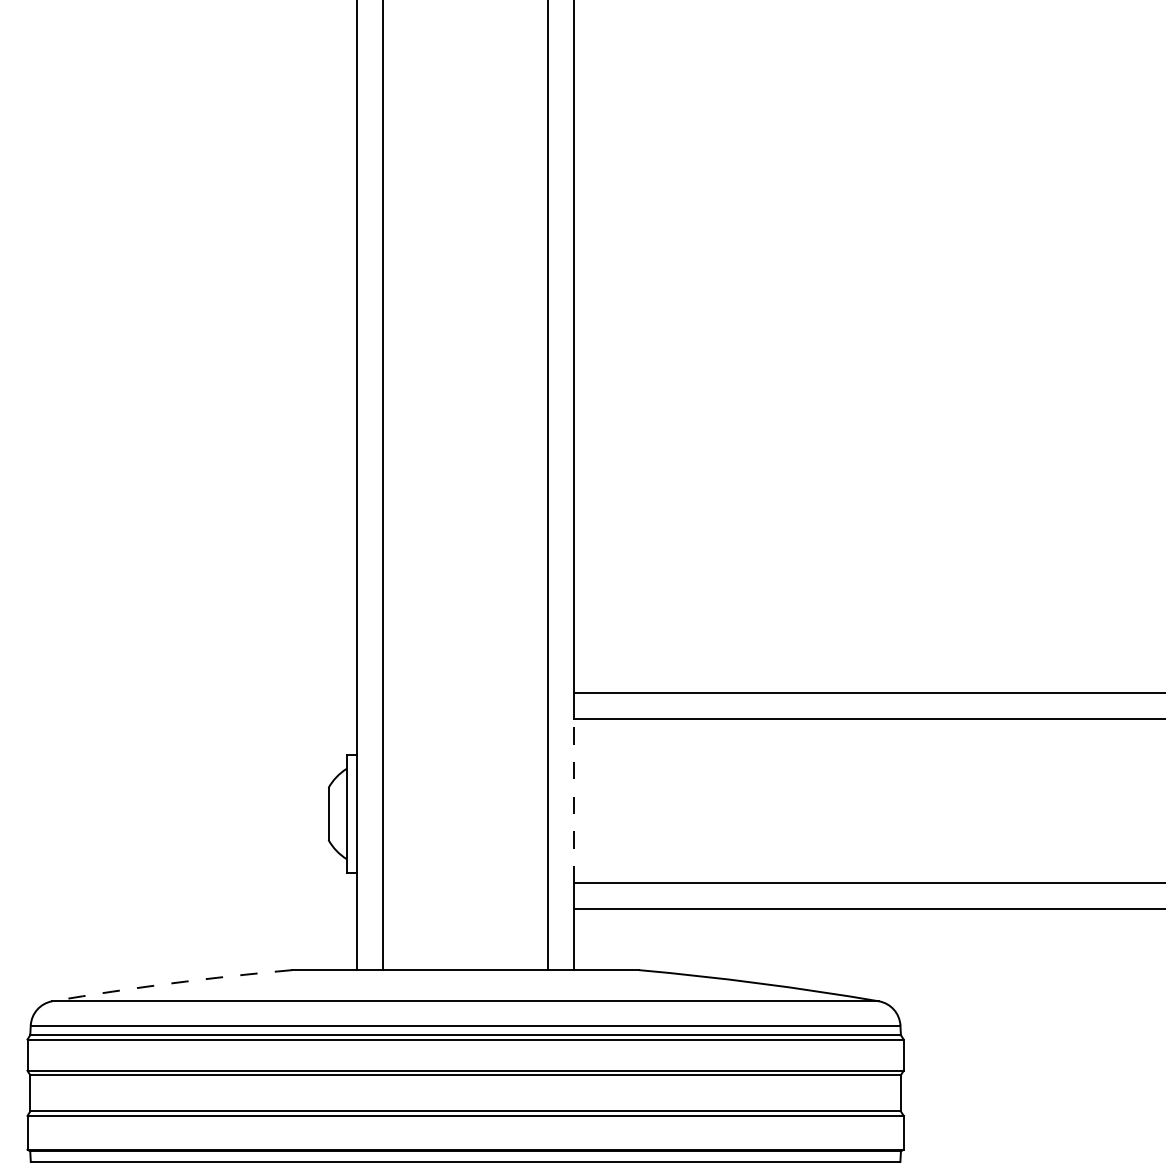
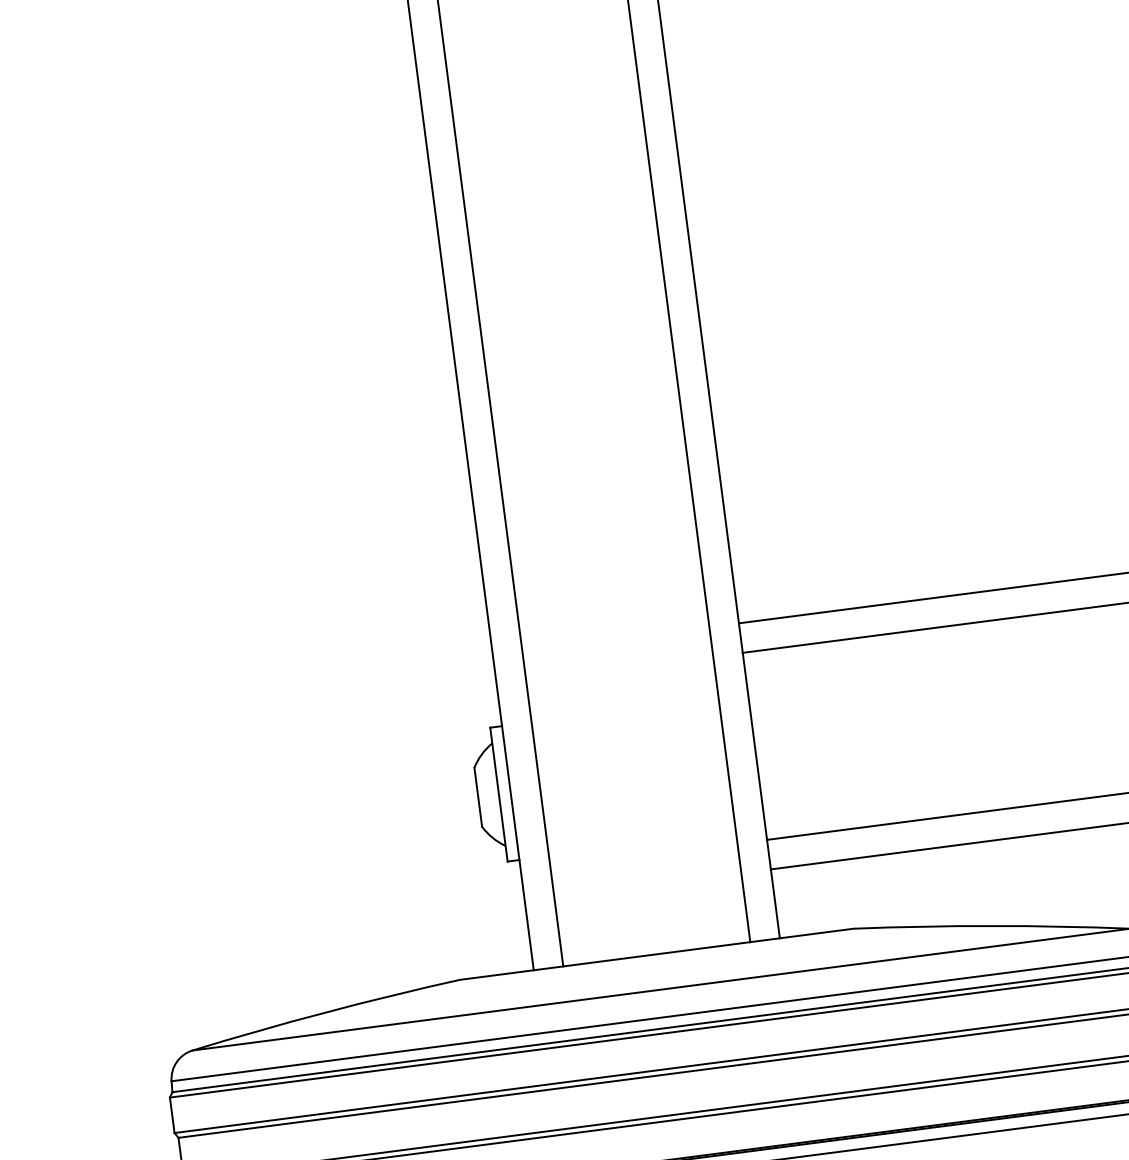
line: (574, 800) -> (755, 745), dashed -> solid
arc: (171, 983) -> (325, 1012), dashed -> solid

